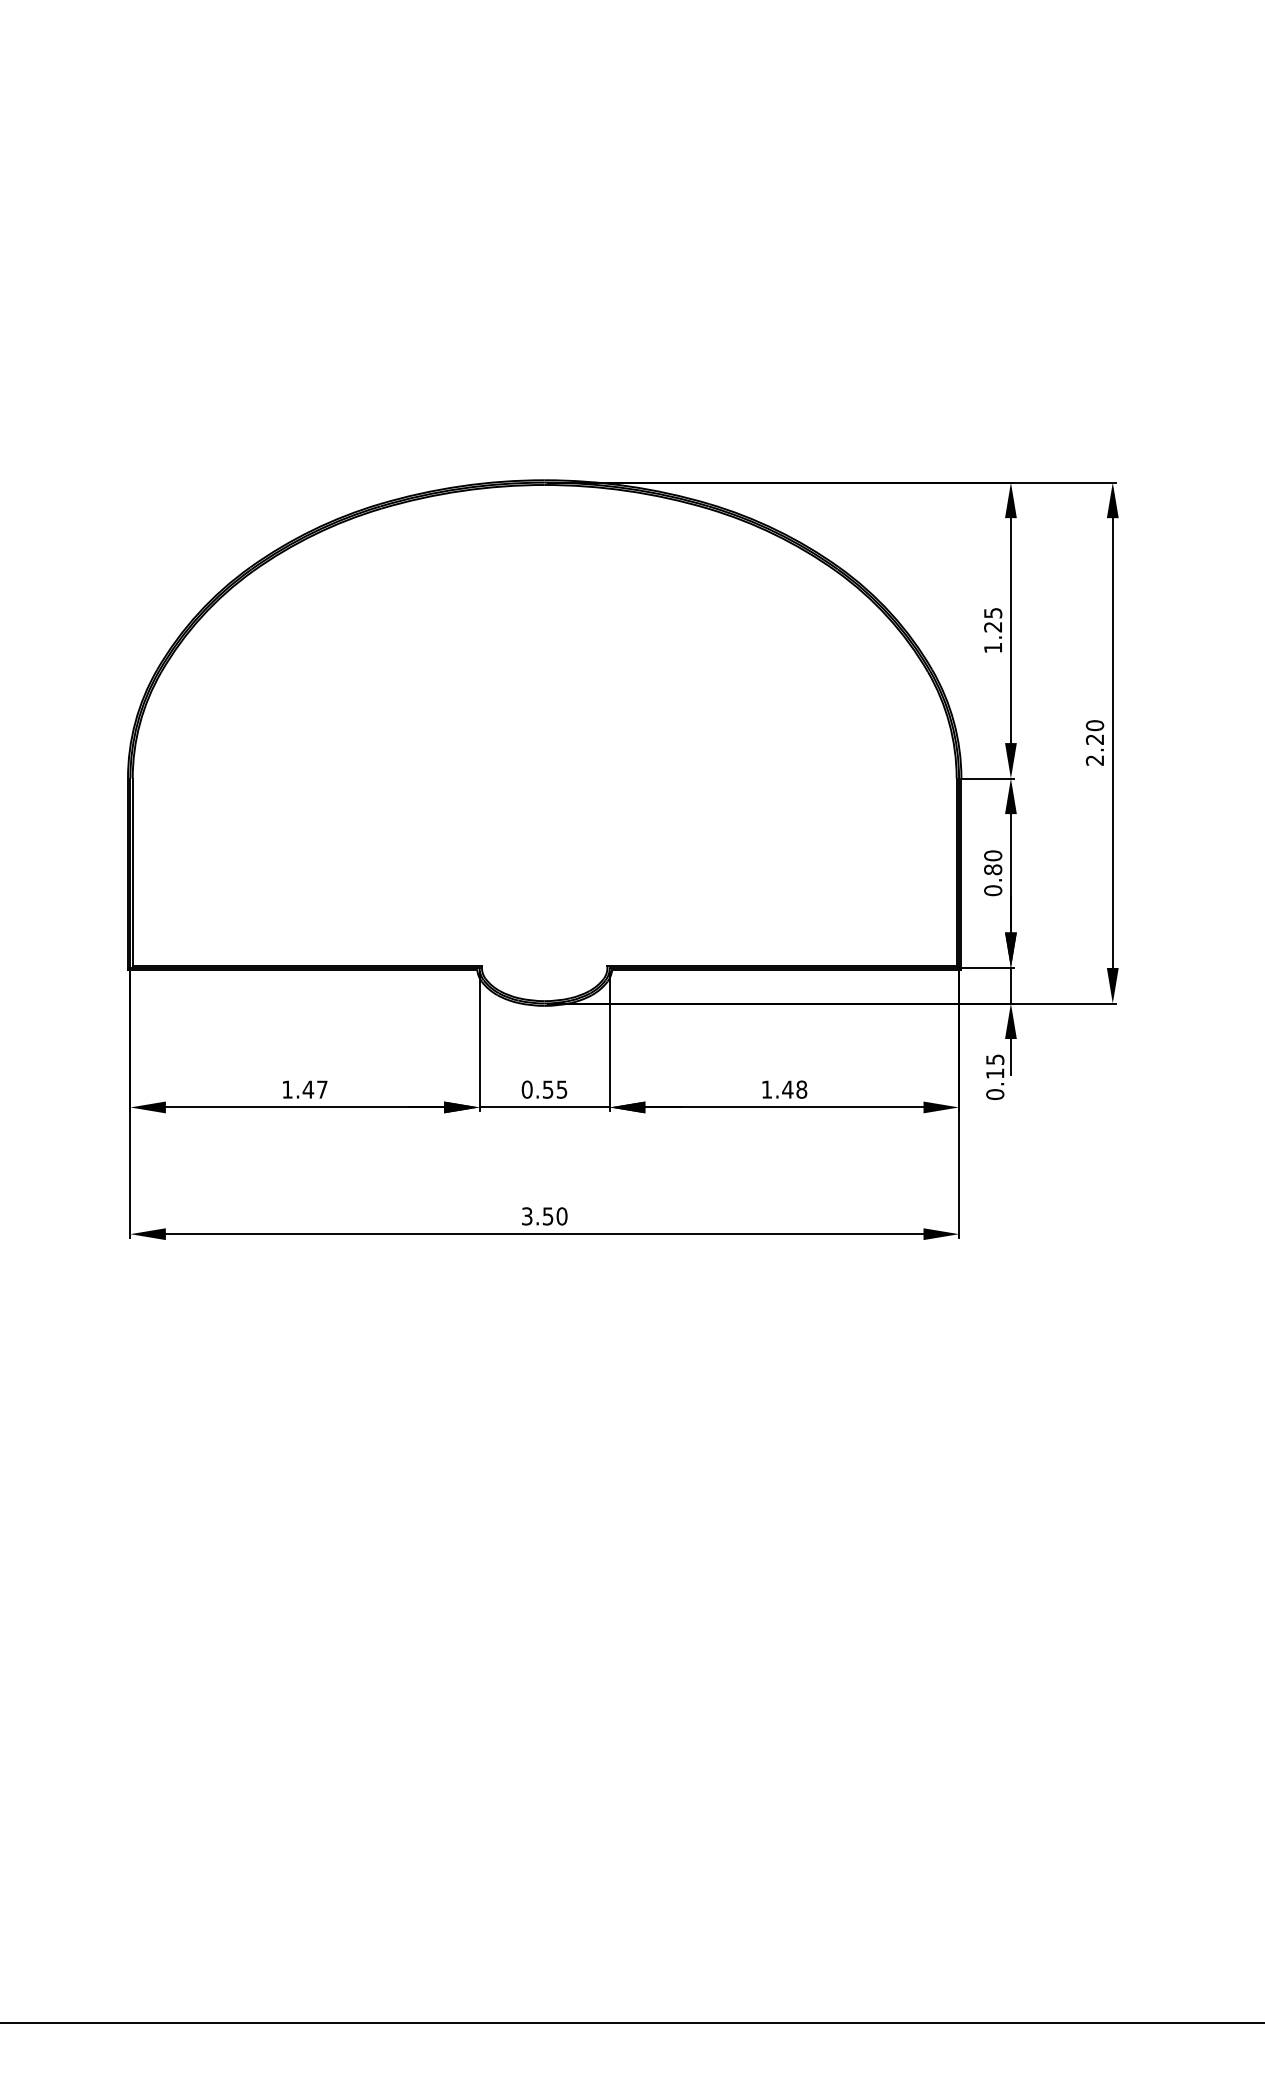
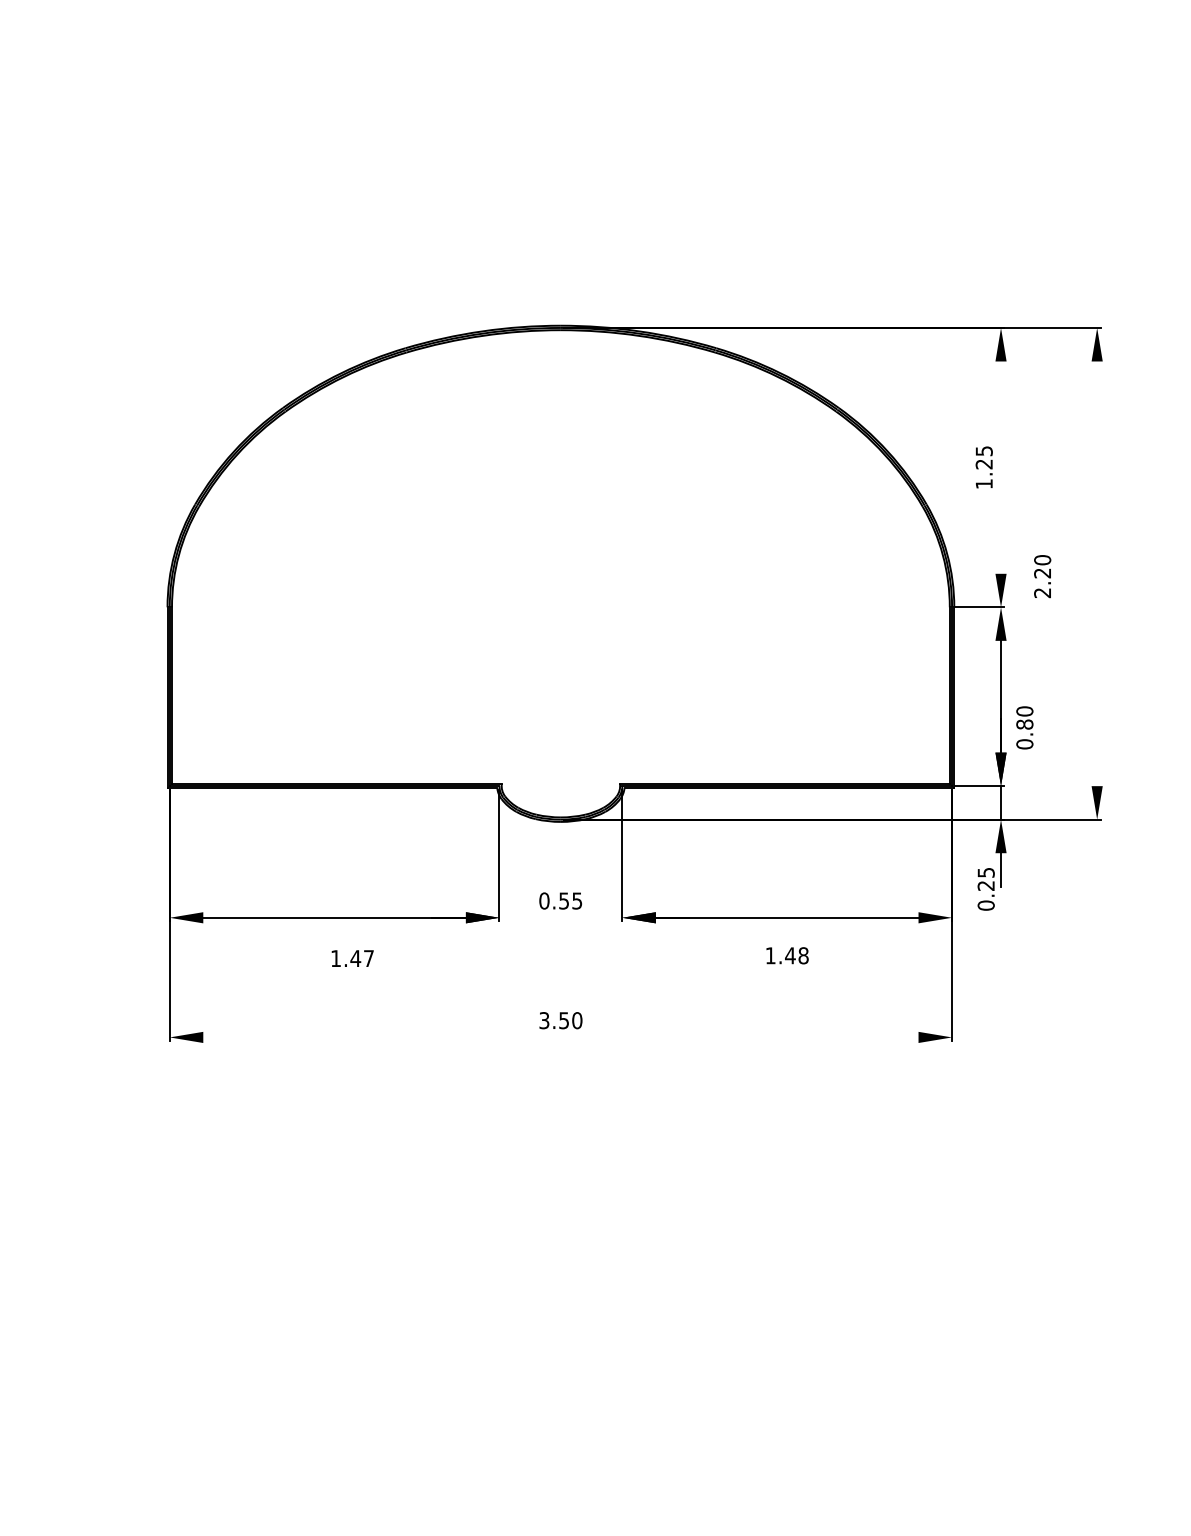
line: (1010, 630) -> (1000, 467), removed
text: (1094, 742) -> (1042, 576), moved
line: (1112, 743) -> (1096, 574), removed
text: (993, 873) -> (1025, 728), moved
text: (995, 1073) -> (986, 885), 0.15 -> 0.25
text: (305, 1089) -> (353, 958), moved
text: (784, 1089) -> (787, 955), moved
line: (544, 1107) -> (560, 917), removed
line: (544, 1234) -> (560, 1037), removed

